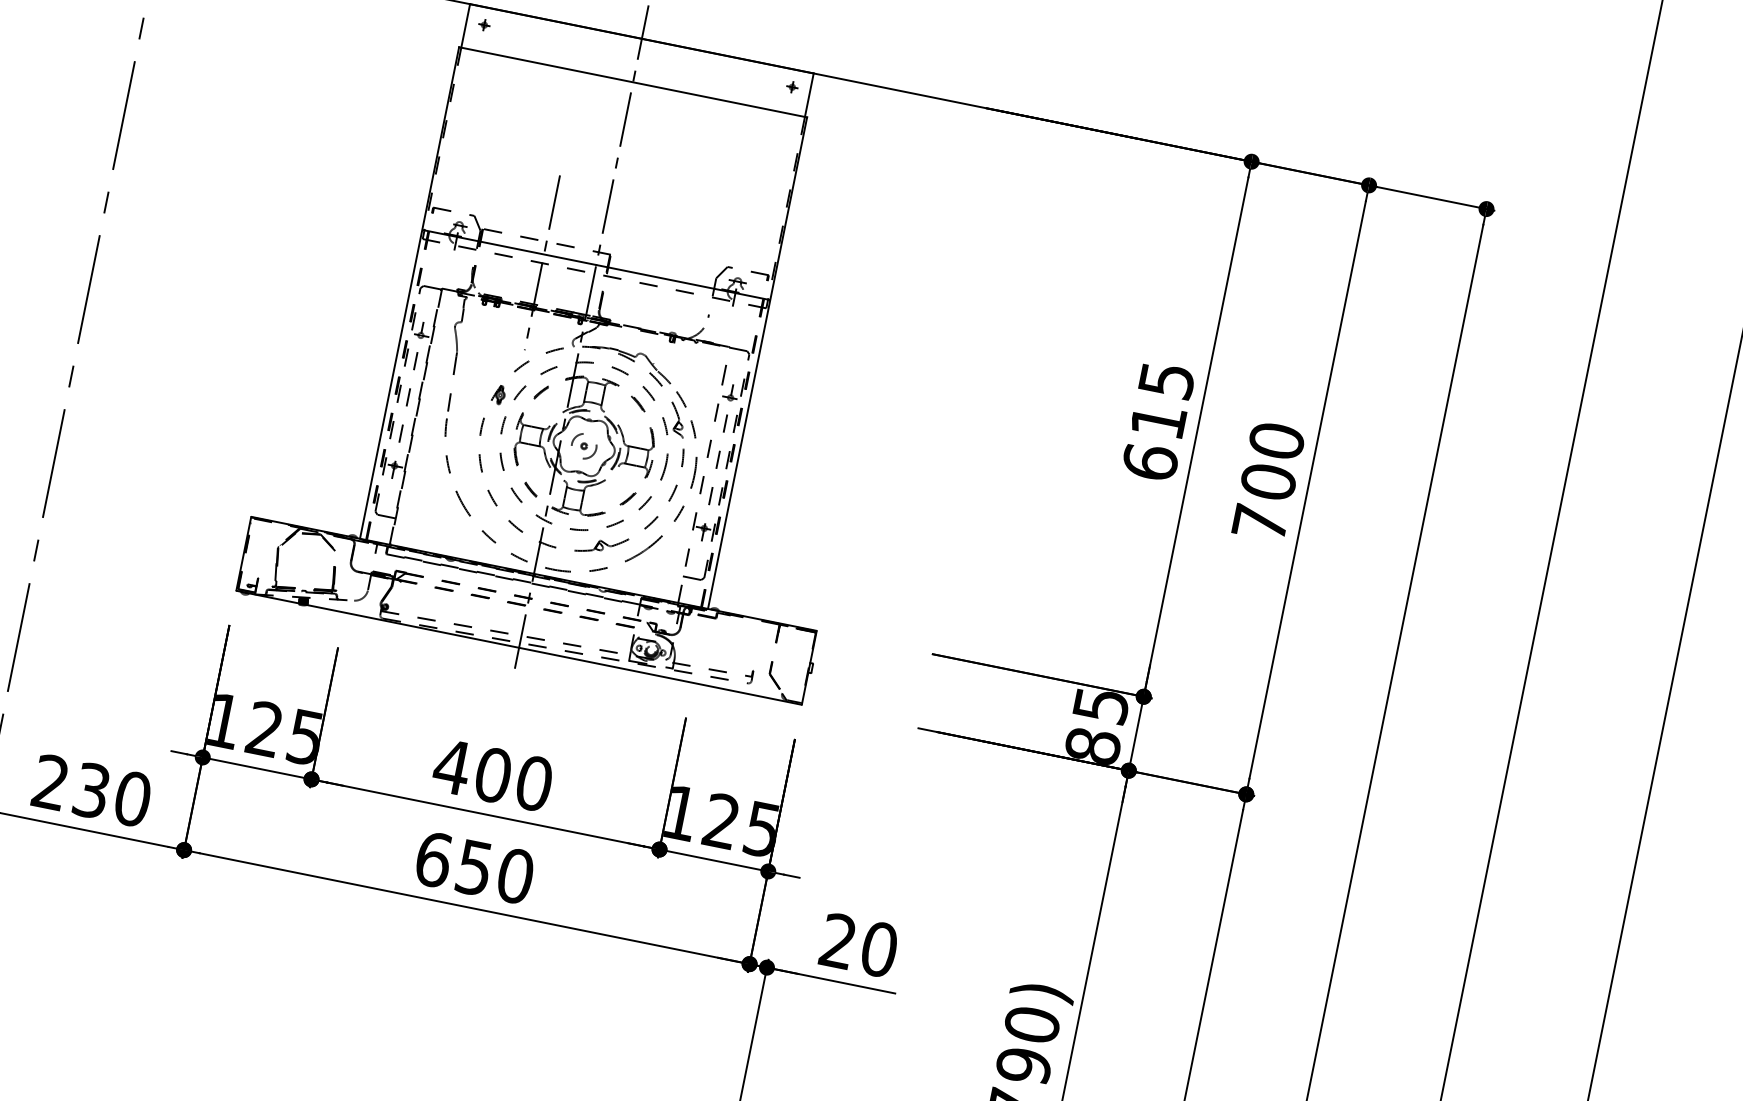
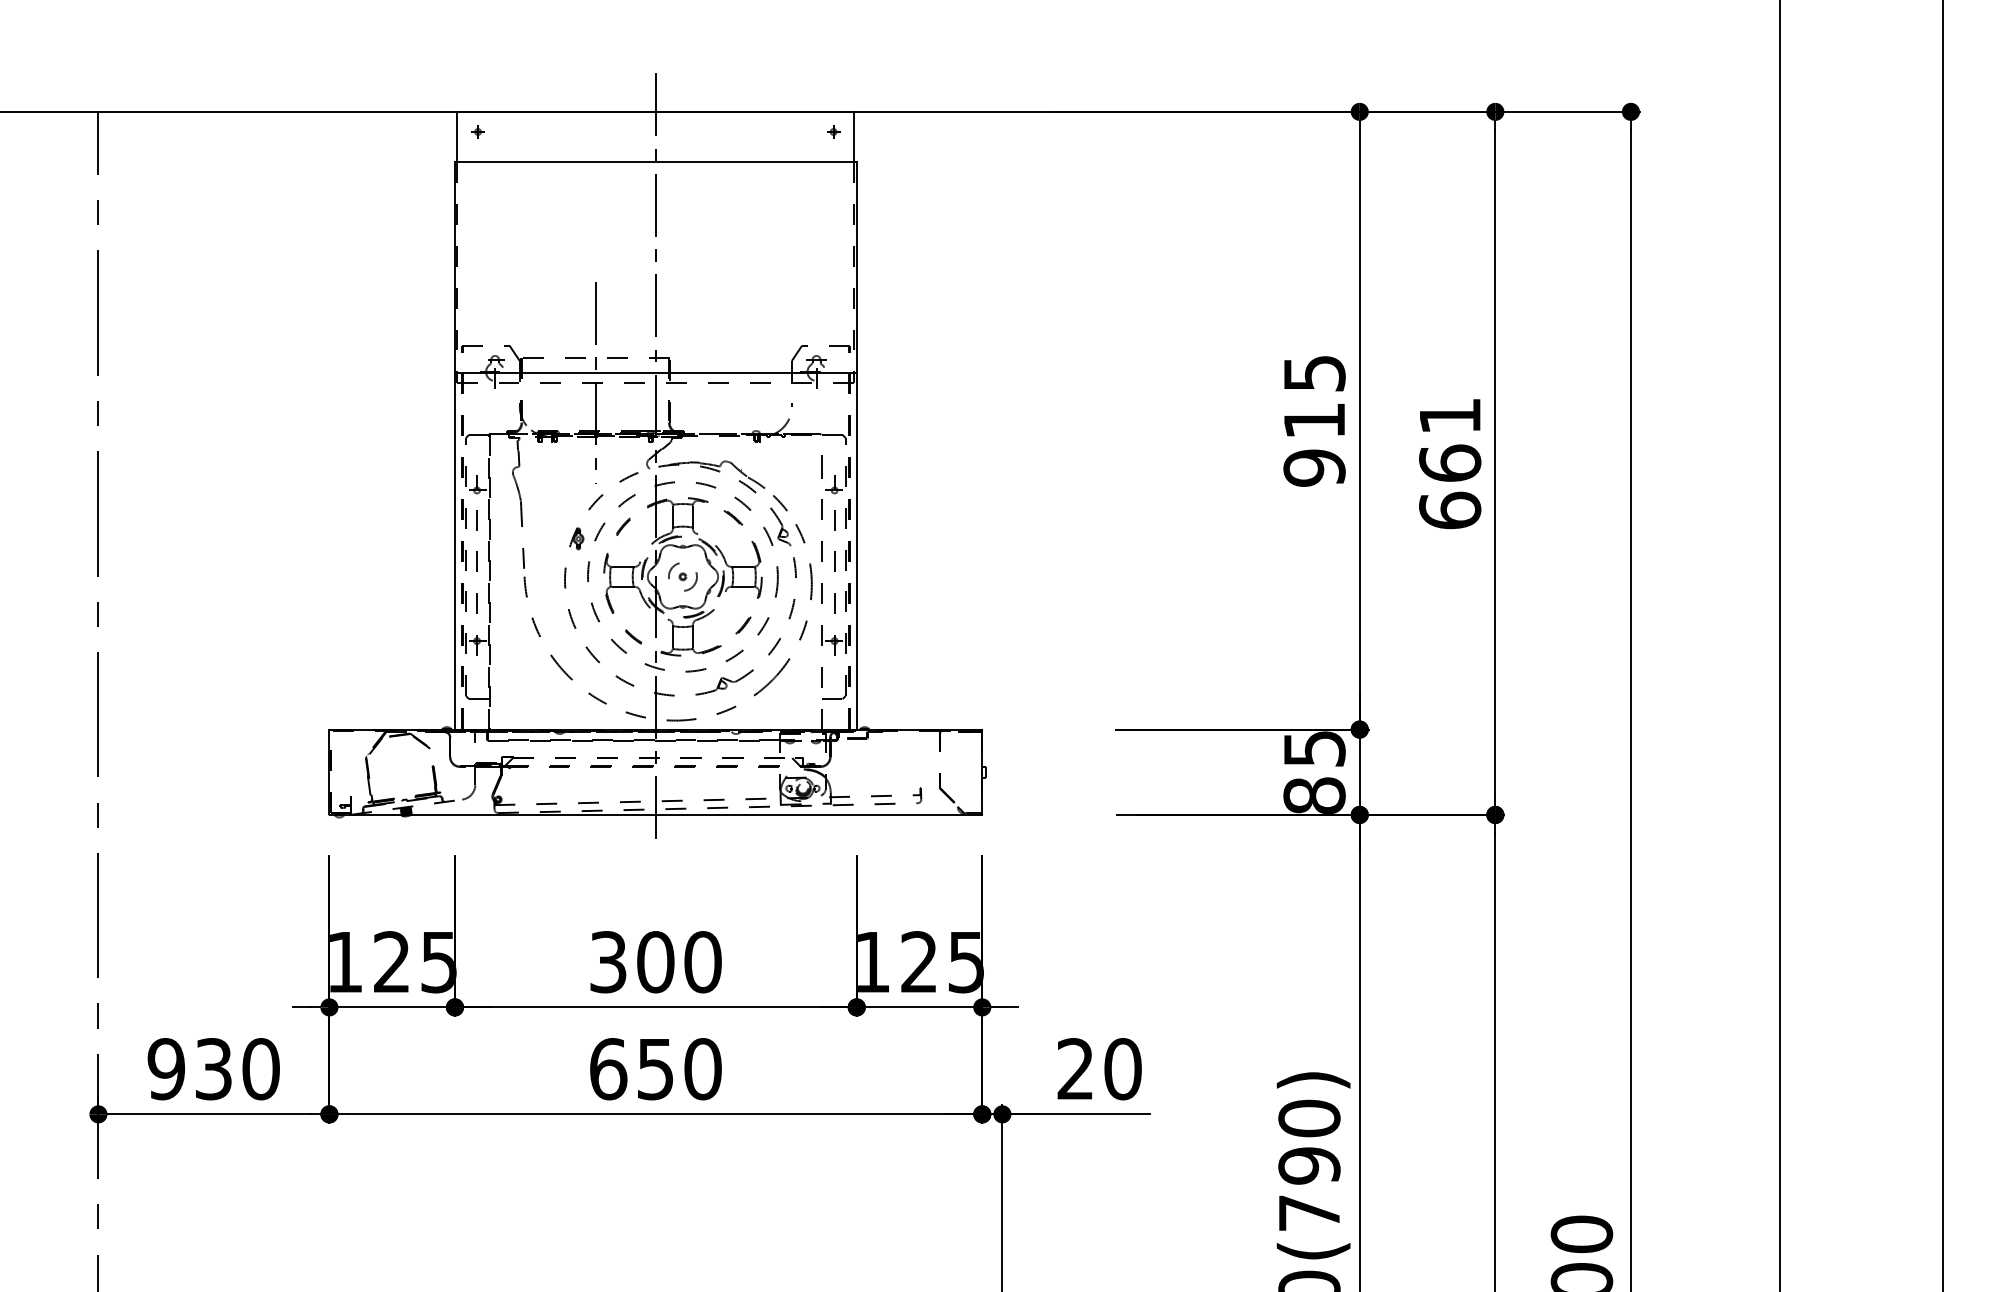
text: (1150, 461) -> (1314, 467), 615 -> 915
text: (1268, 482) -> (1450, 463), 700 -> 661
text: (451, 767) -> (607, 962), 400 -> 300
text: (49, 782) -> (165, 1069), 230 -> 930

